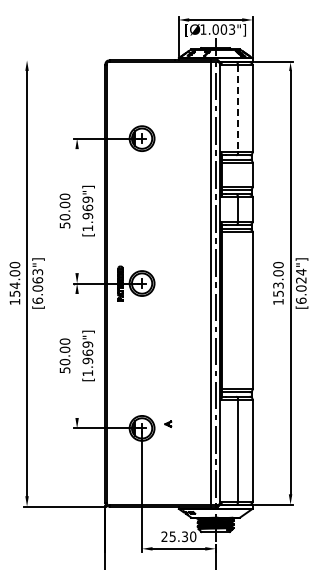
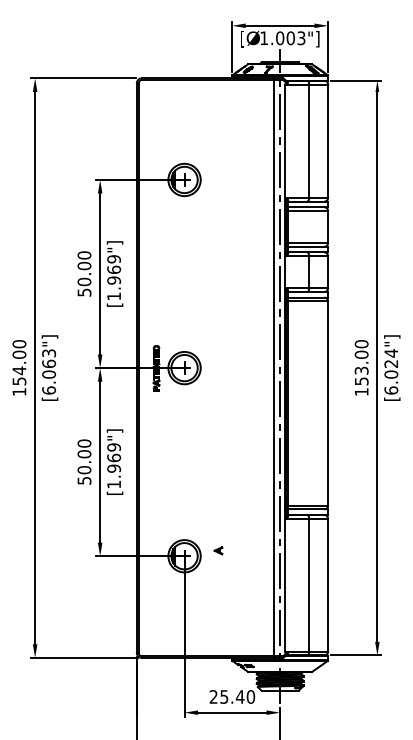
line: (63, 60) -> (82, 78), added
line: (238, 108) -> (309, 140), dashed -> solid
line: (77, 211) -> (100, 274), added
line: (77, 355) -> (100, 461), added
text: (184, 536) -> (239, 696), 25.30 -> 25.40

